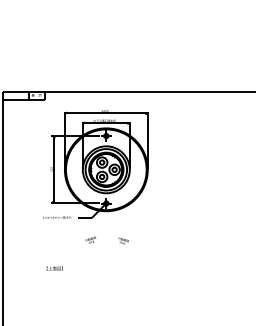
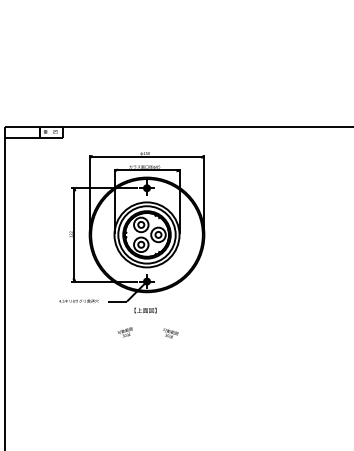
text: (54, 268) -> (145, 310), moved

